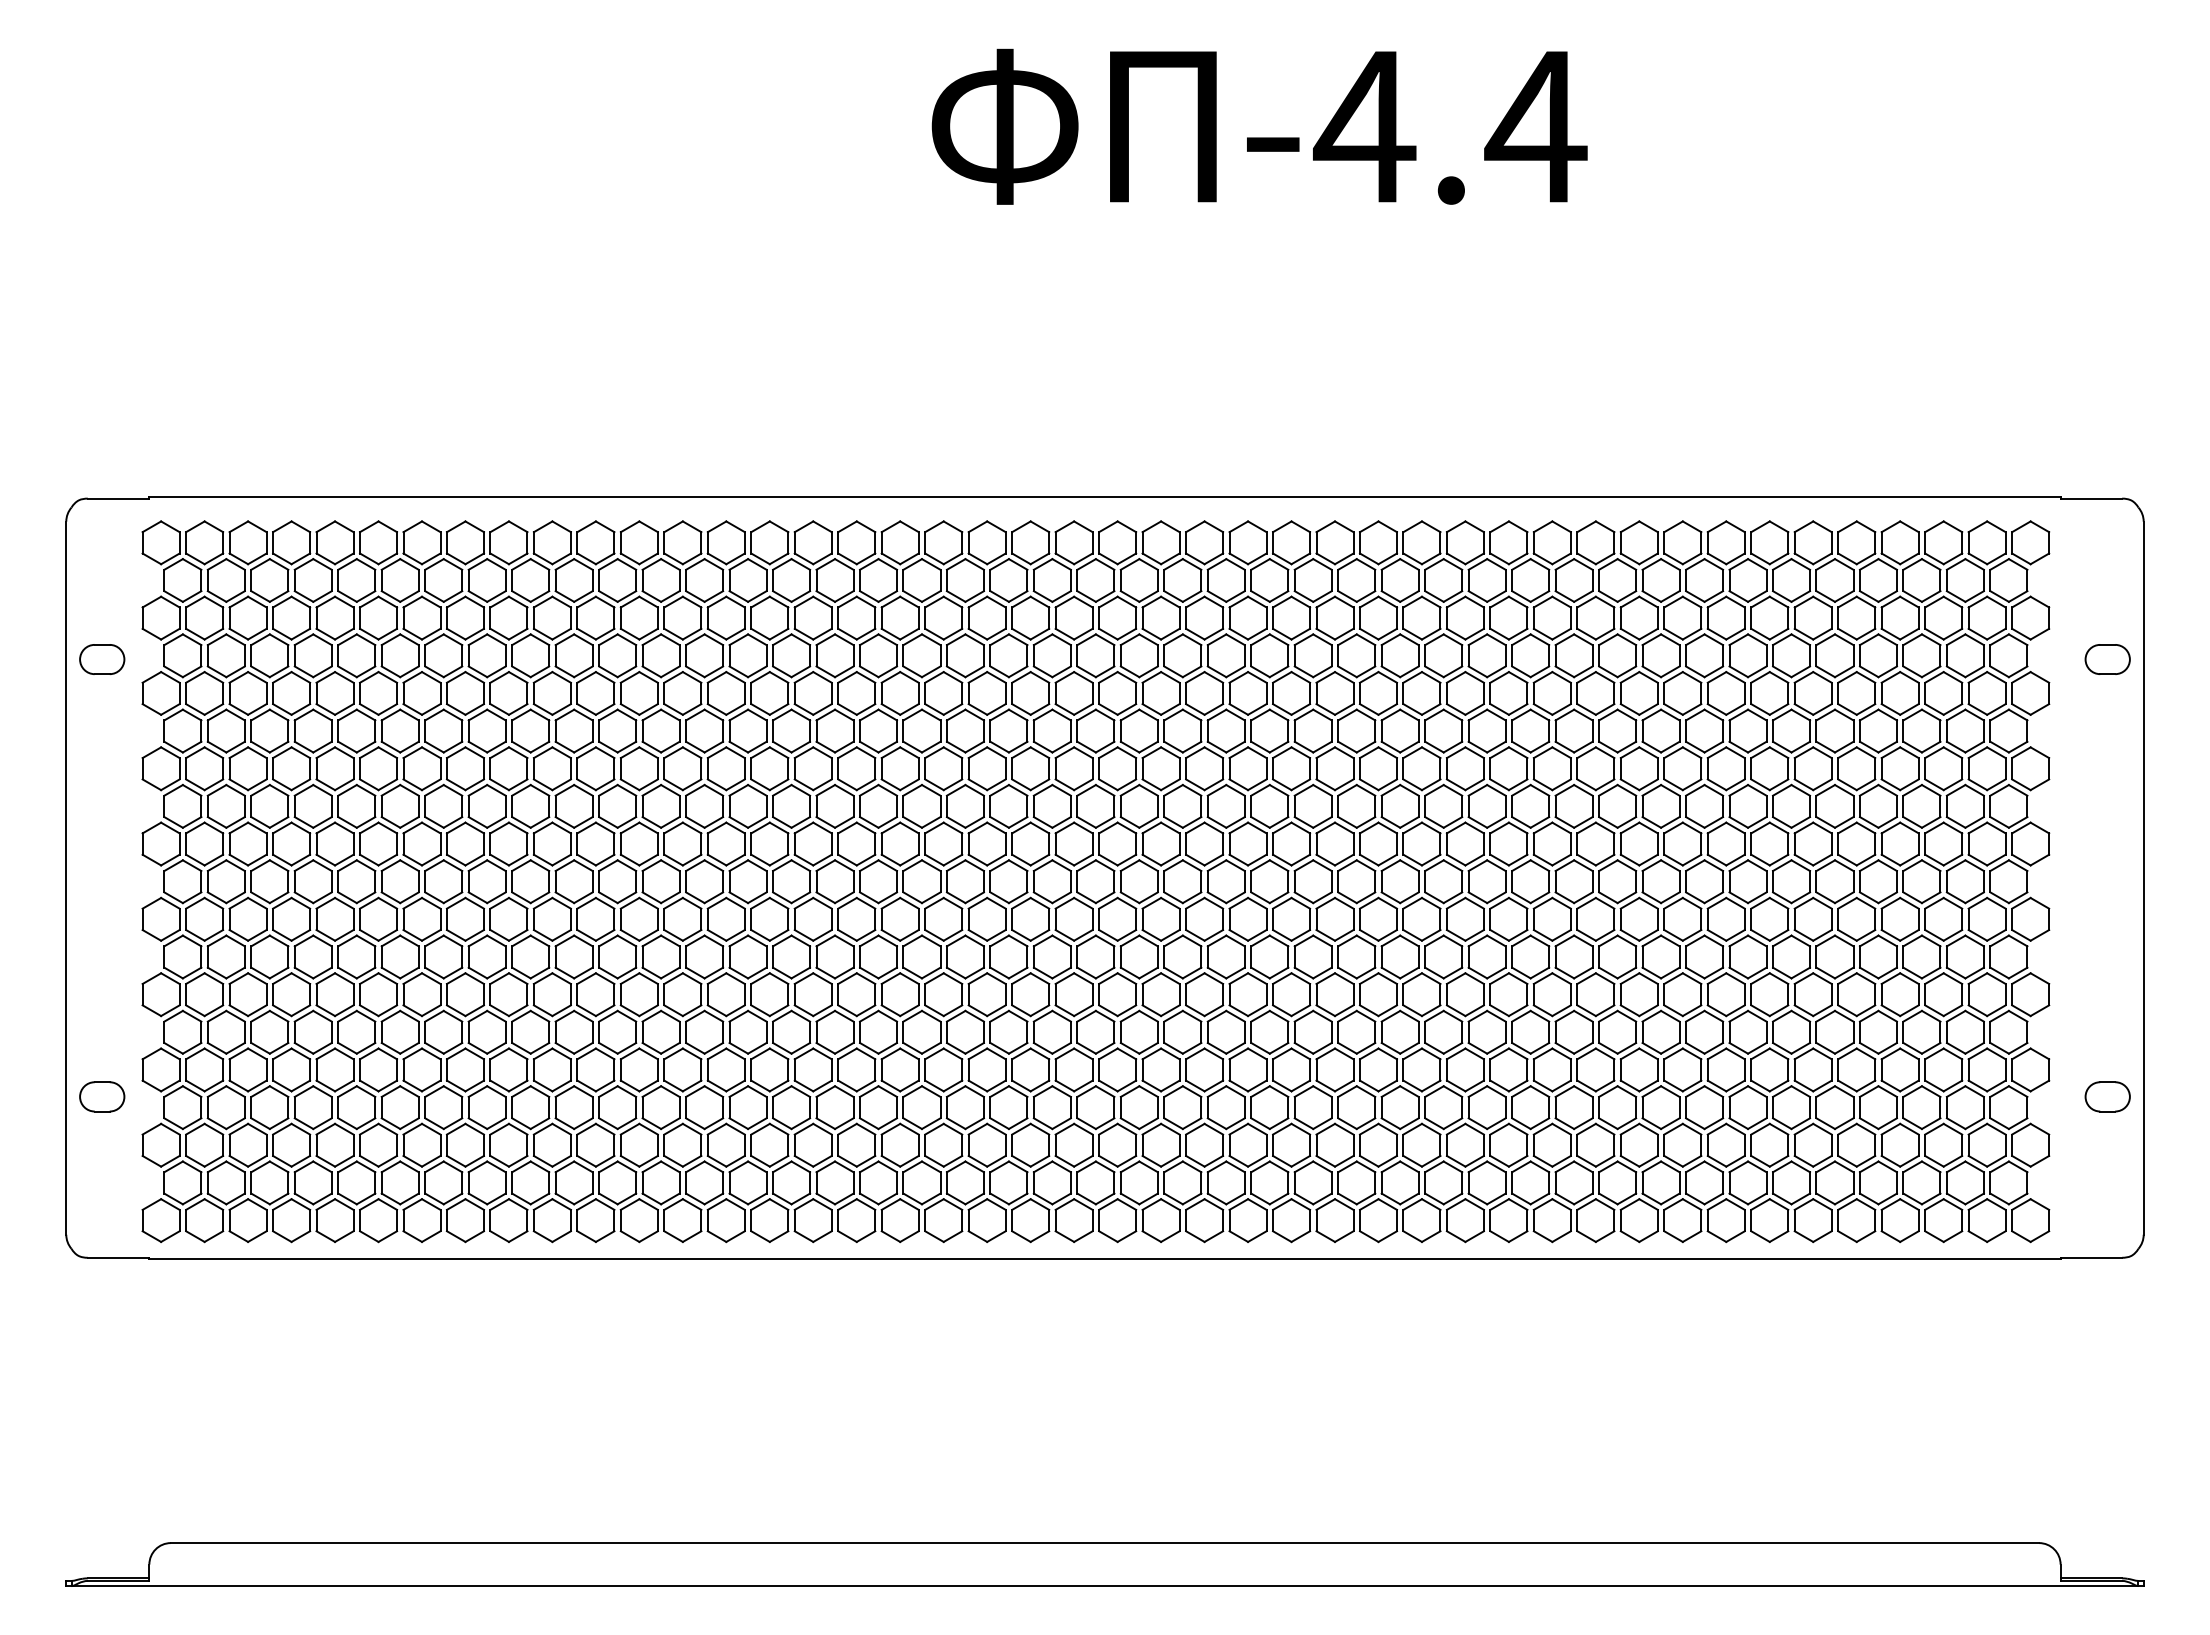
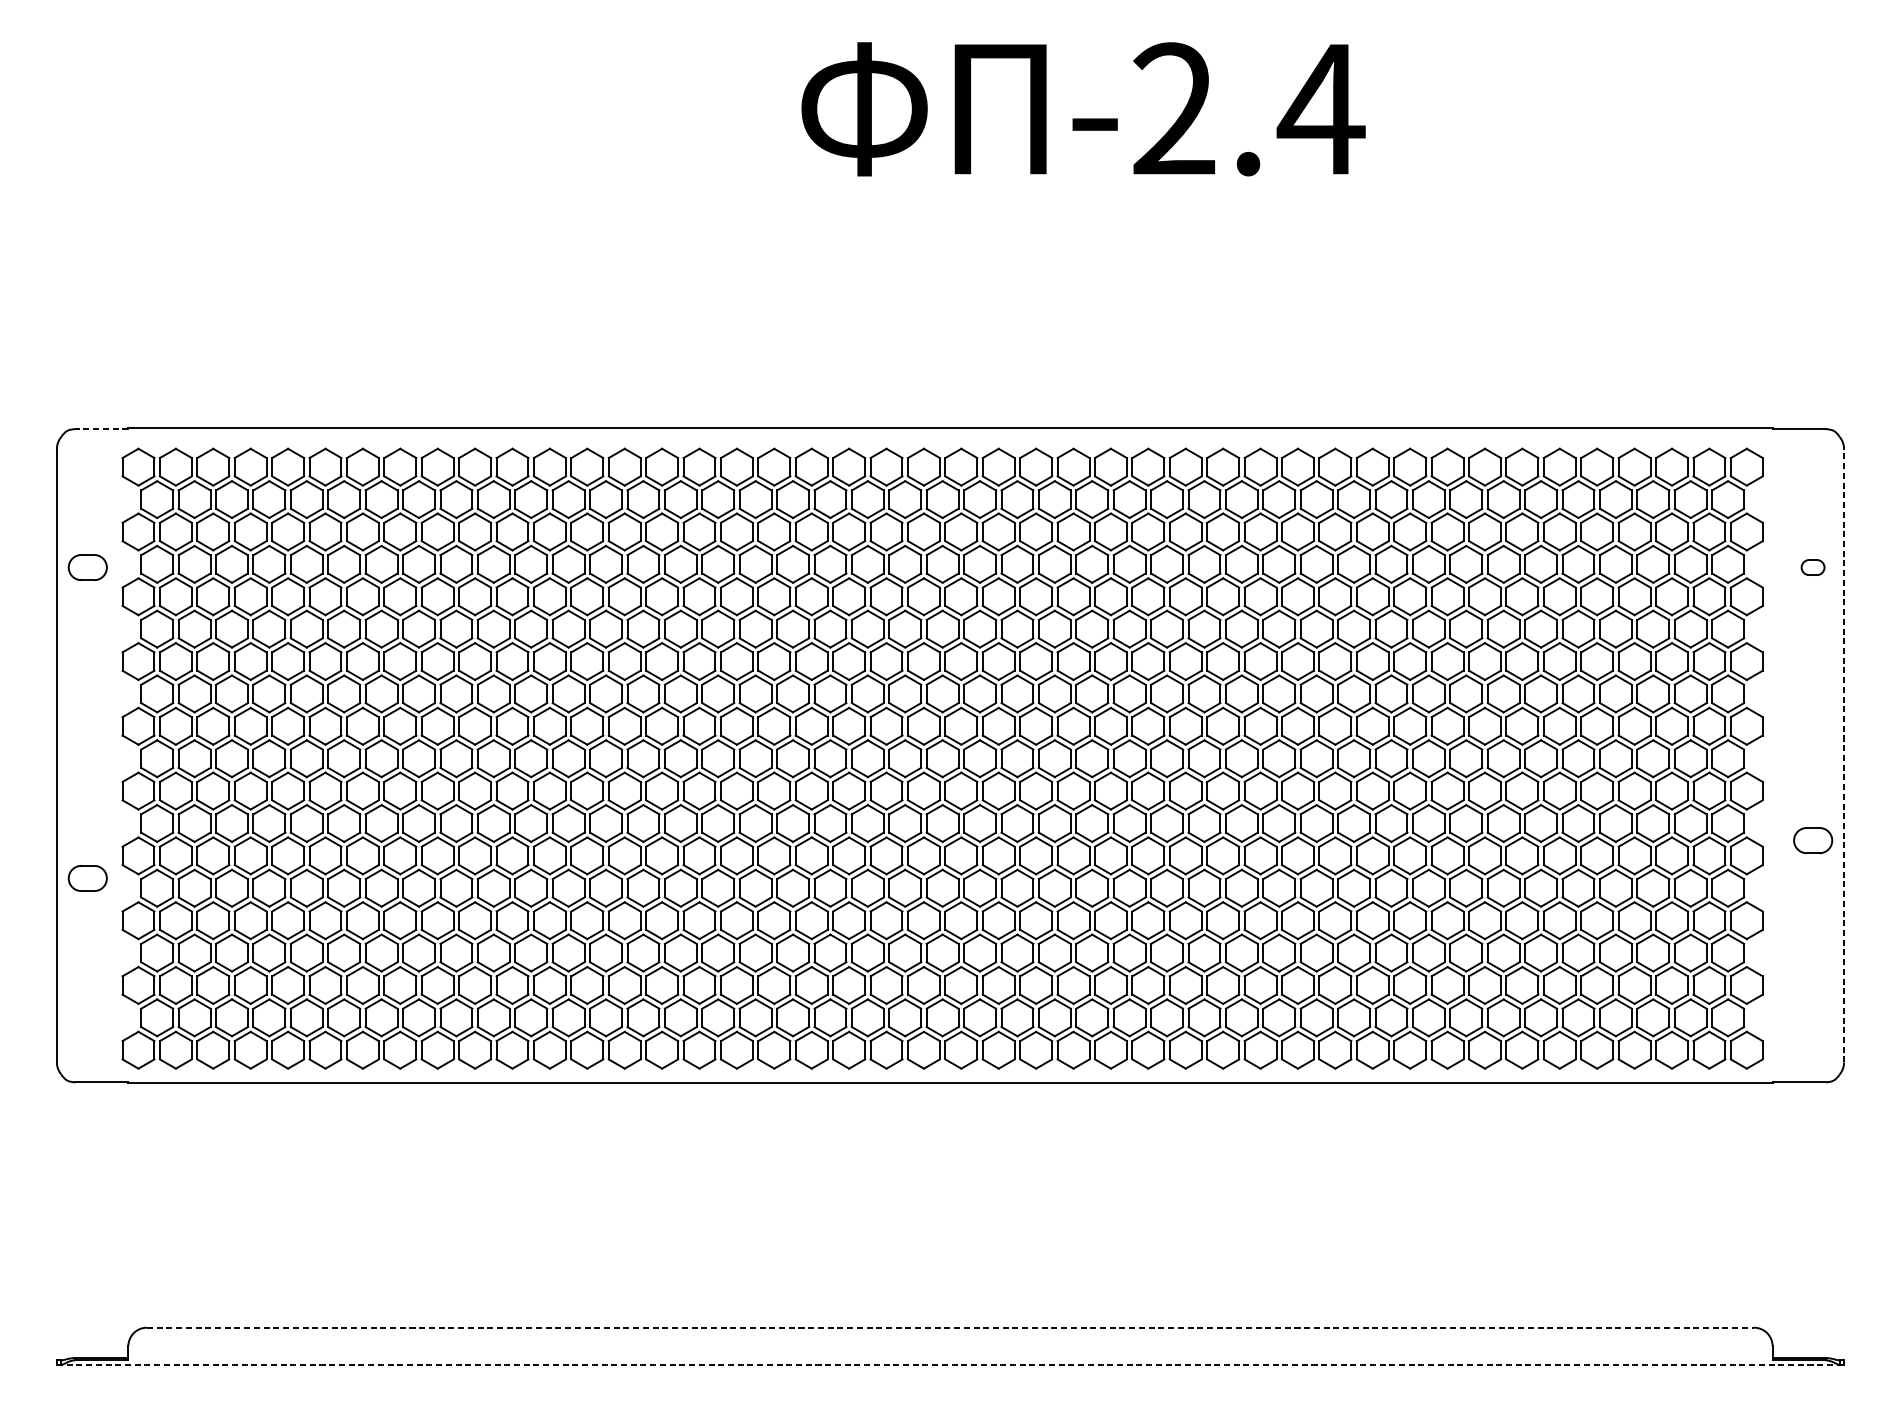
text: (1364, 125) -> (1173, 108), -4.4 -> -2.4
line: (118, 498) -> (101, 429), solid -> dashed
part: (2107, 659) -> (1812, 567), size x0.6
line: (2143, 878) -> (1843, 755), solid -> dashed
part: (102, 1096) -> (88, 878), moved
part: (2107, 1096) -> (1812, 840), moved
line: (1105, 1543) -> (950, 1328), solid -> dashed
line: (1105, 1586) -> (950, 1365), solid -> dashed

